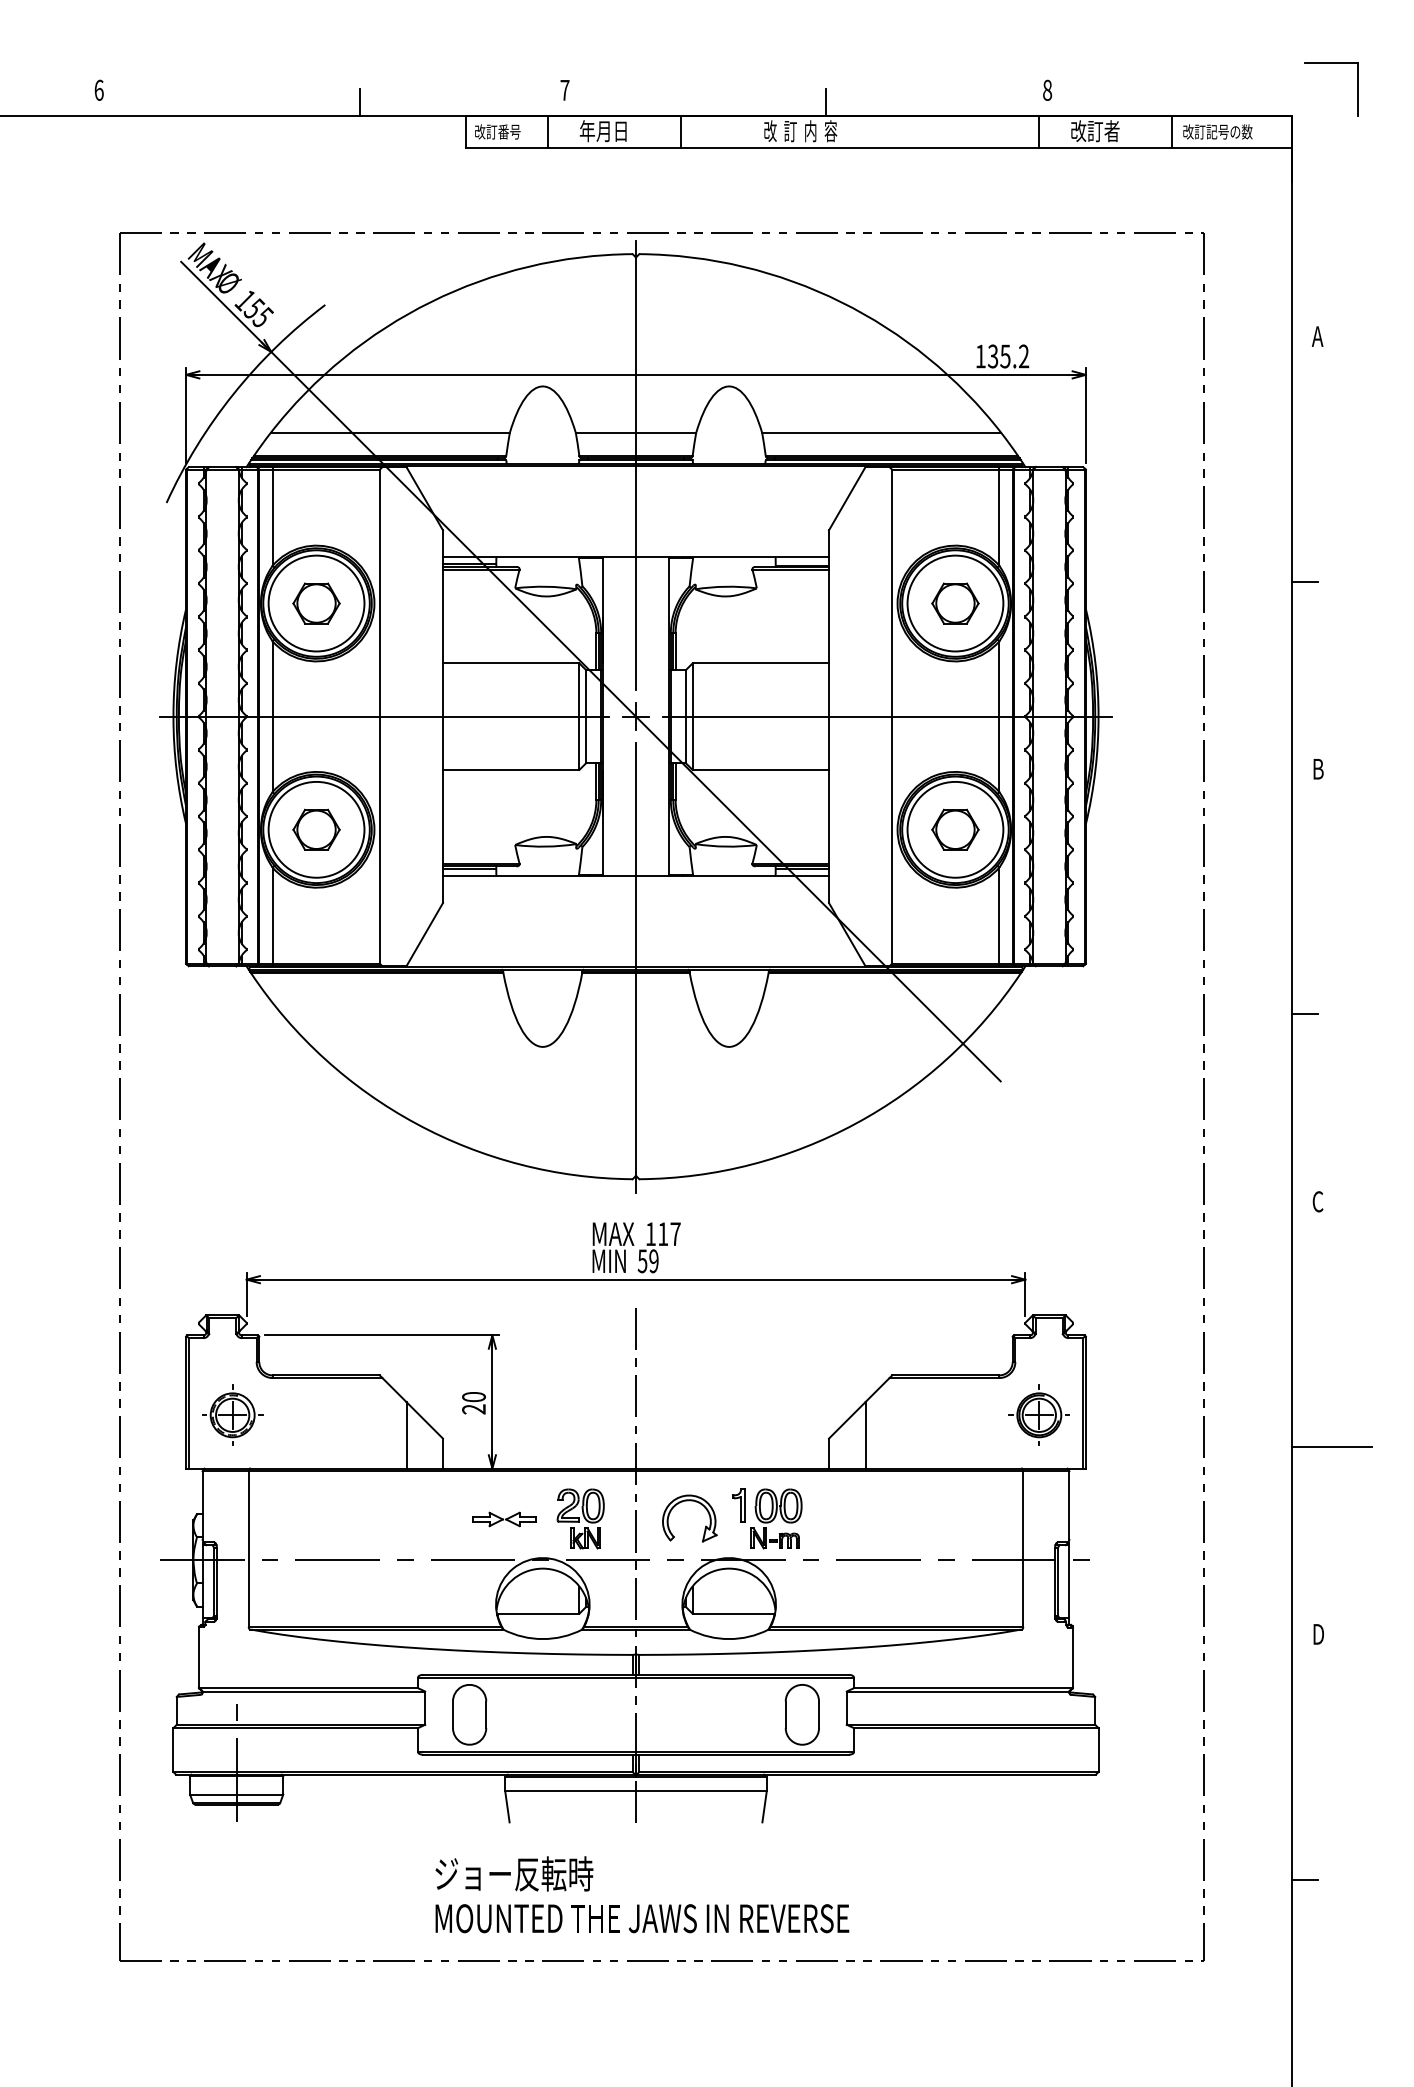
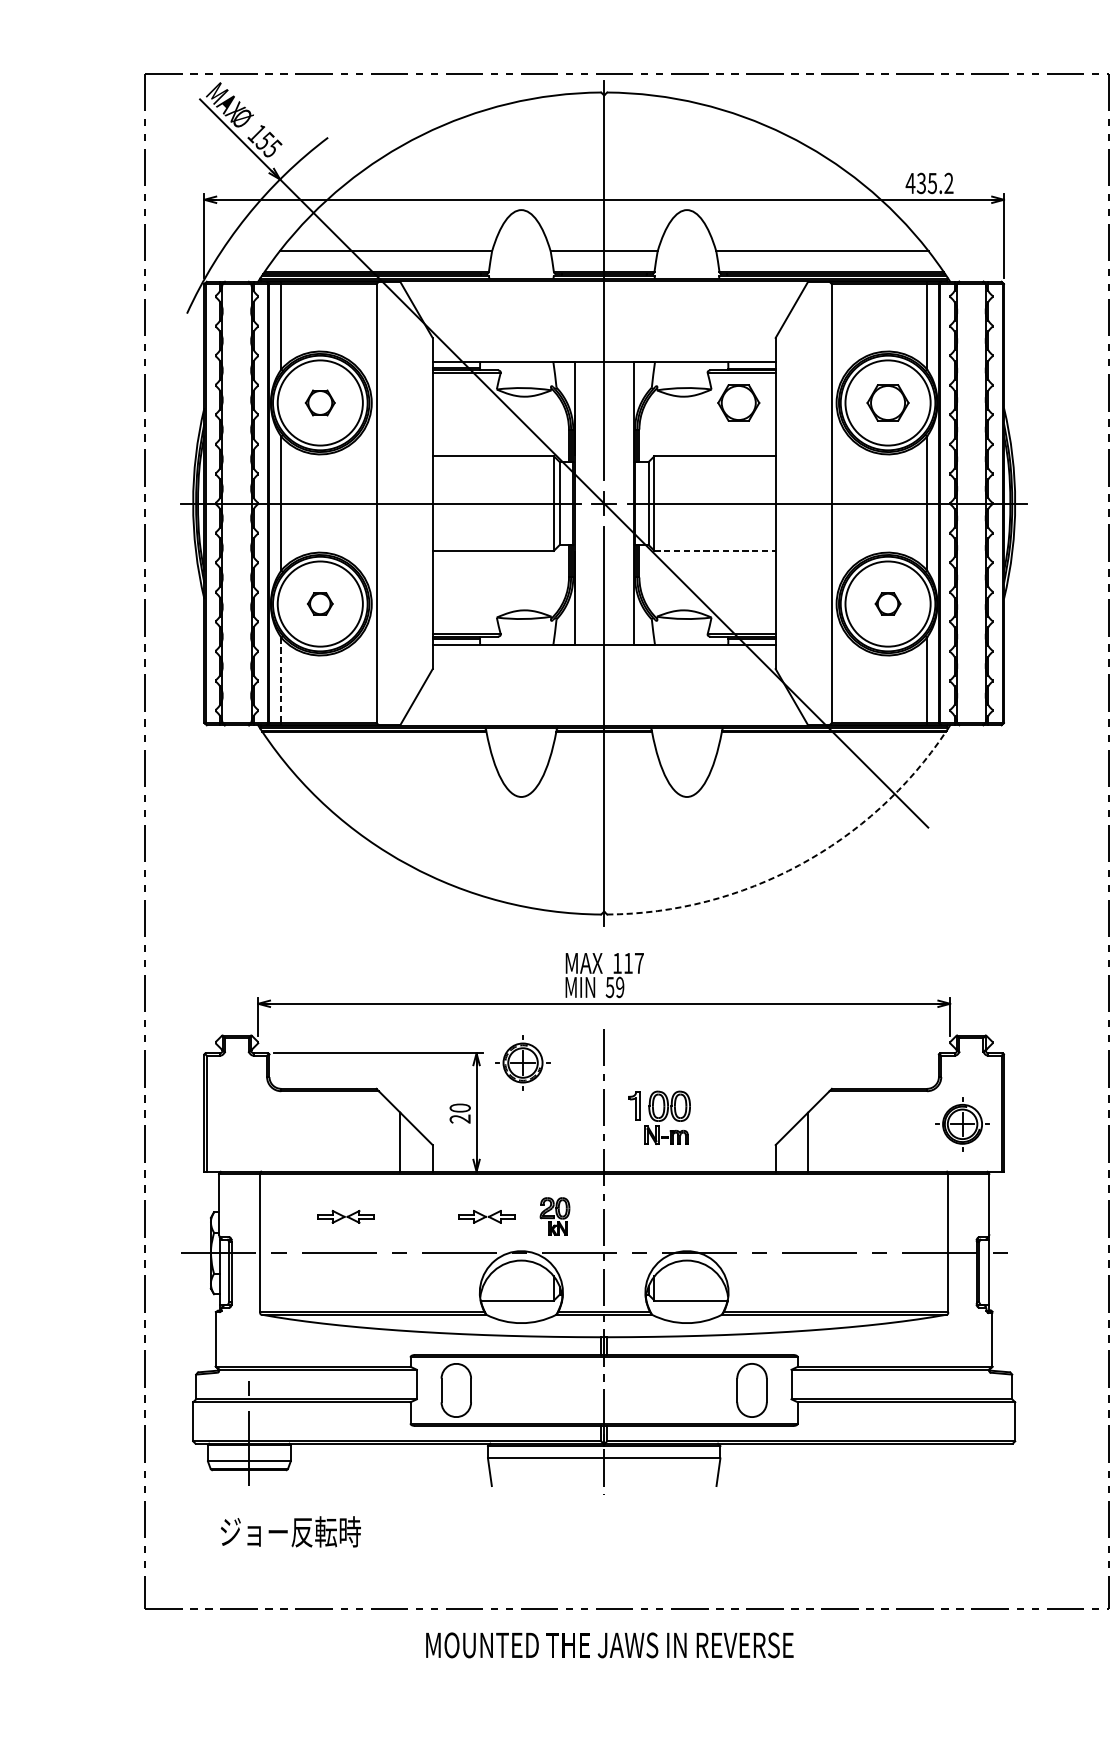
text: (980, 356) -> (910, 183), 135.2 -> 435.2
part: (316, 603) -> (320, 402), size x0.7
part: (787, 603) -> (738, 402), added
line: (761, 769) -> (715, 550), solid -> dashed
part: (316, 829) -> (320, 603), size x0.6
part: (955, 829) -> (888, 603), size x0.6
line: (272, 916) -> (281, 681), solid -> dashed
arc: (855, 1123) -> (799, 865), solid -> dashed
part: (232, 1414) -> (522, 1062), moved
part: (689, 1501) -> (651, 1200), removed
part: (580, 1518) -> (554, 1216), size x0.7
part: (767, 1518) -> (659, 1117), moved
part: (345, 1519) -> (346, 1216), added
text: (514, 1873) -> (290, 1531), moved
text: (642, 1918) -> (609, 1645), moved

